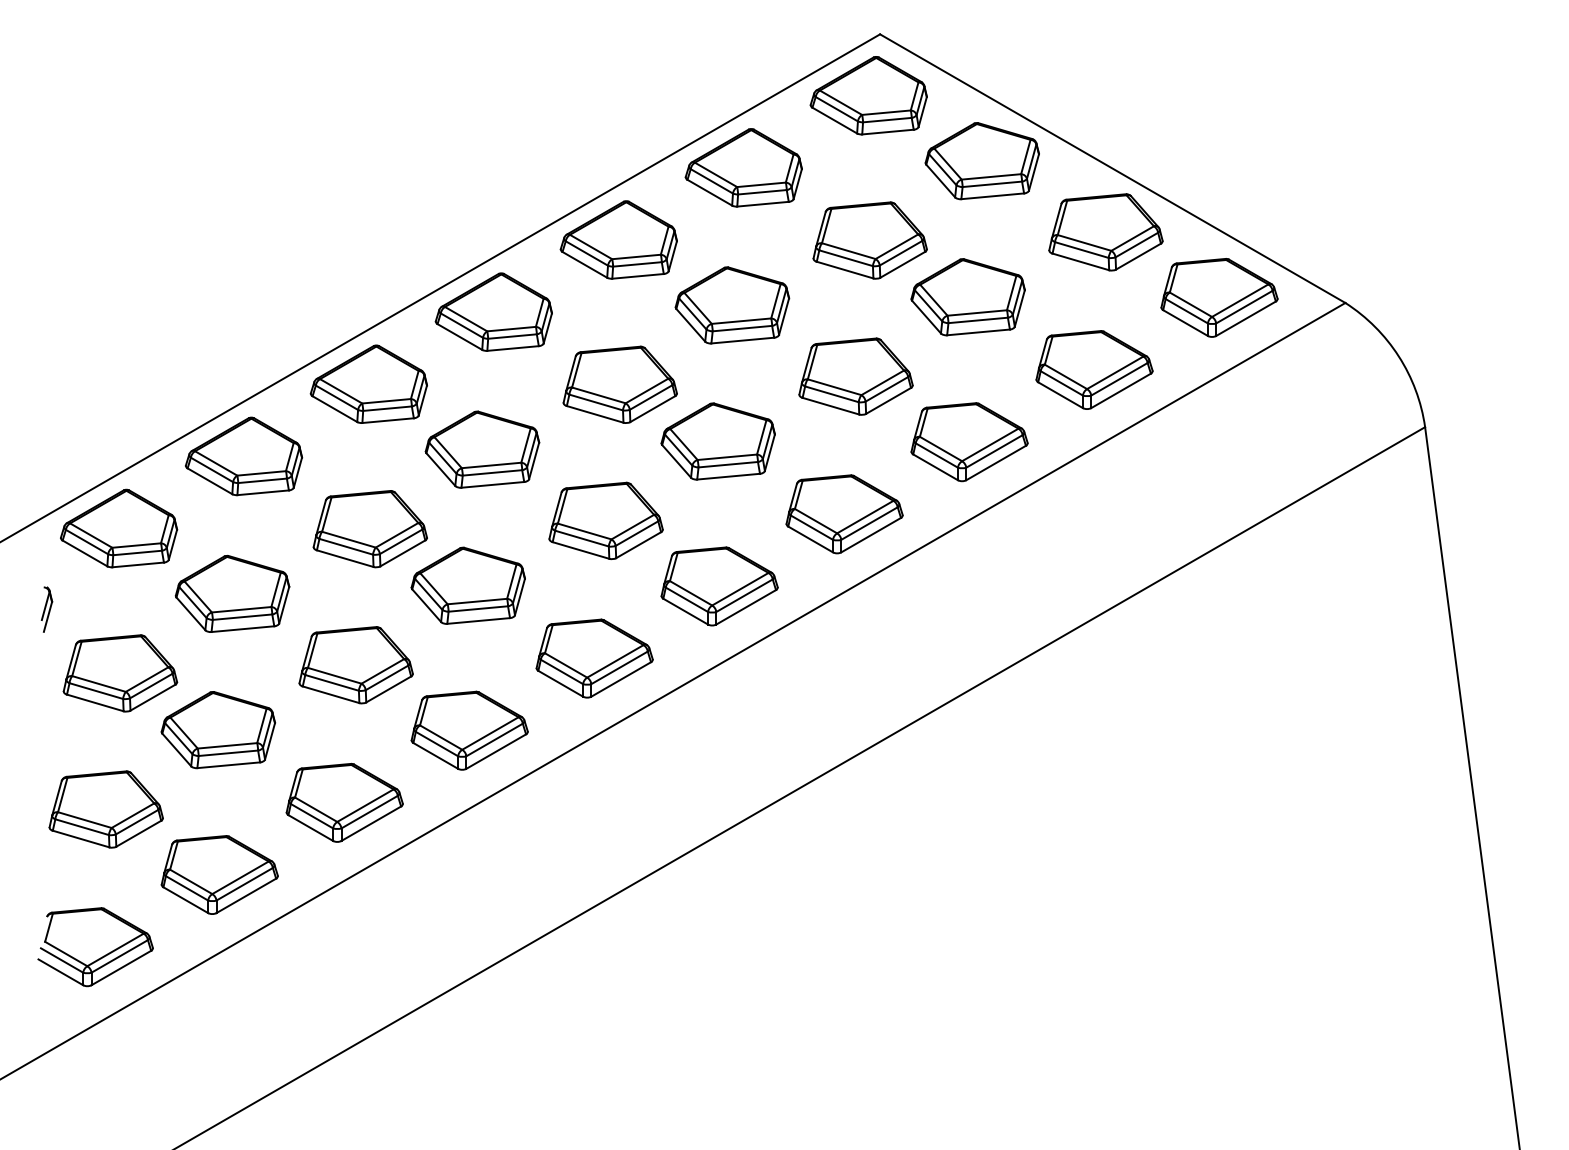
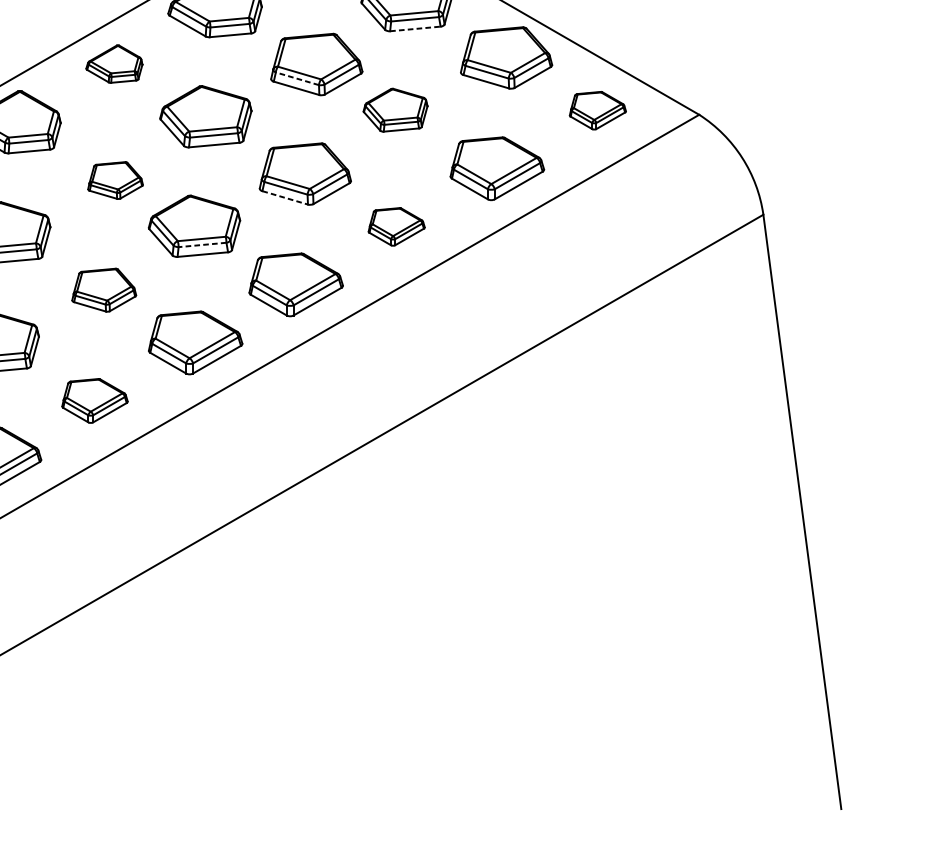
line: (992, 196) -> (415, 29), solid -> dashed
part: (618, 239) -> (114, 63), size x0.6
line: (846, 258) -> (297, 79), solid -> dashed
part: (967, 297) -> (395, 110), size x0.7
part: (1219, 297) -> (597, 110), size x0.6
part: (619, 384) -> (115, 180), size x0.6
line: (830, 406) -> (284, 198), solid -> dashed
part: (969, 442) -> (396, 227), size x0.6
line: (728, 464) -> (202, 244), solid -> dashed
part: (605, 520) -> (103, 289), size x0.7
part: (594, 658) -> (94, 400), size x0.7

